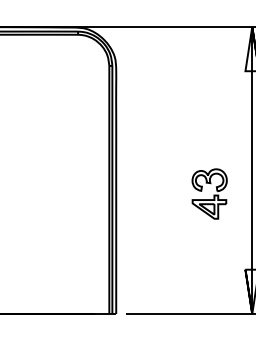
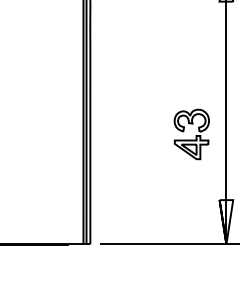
part: (209, 193) -> (191, 133), moved

